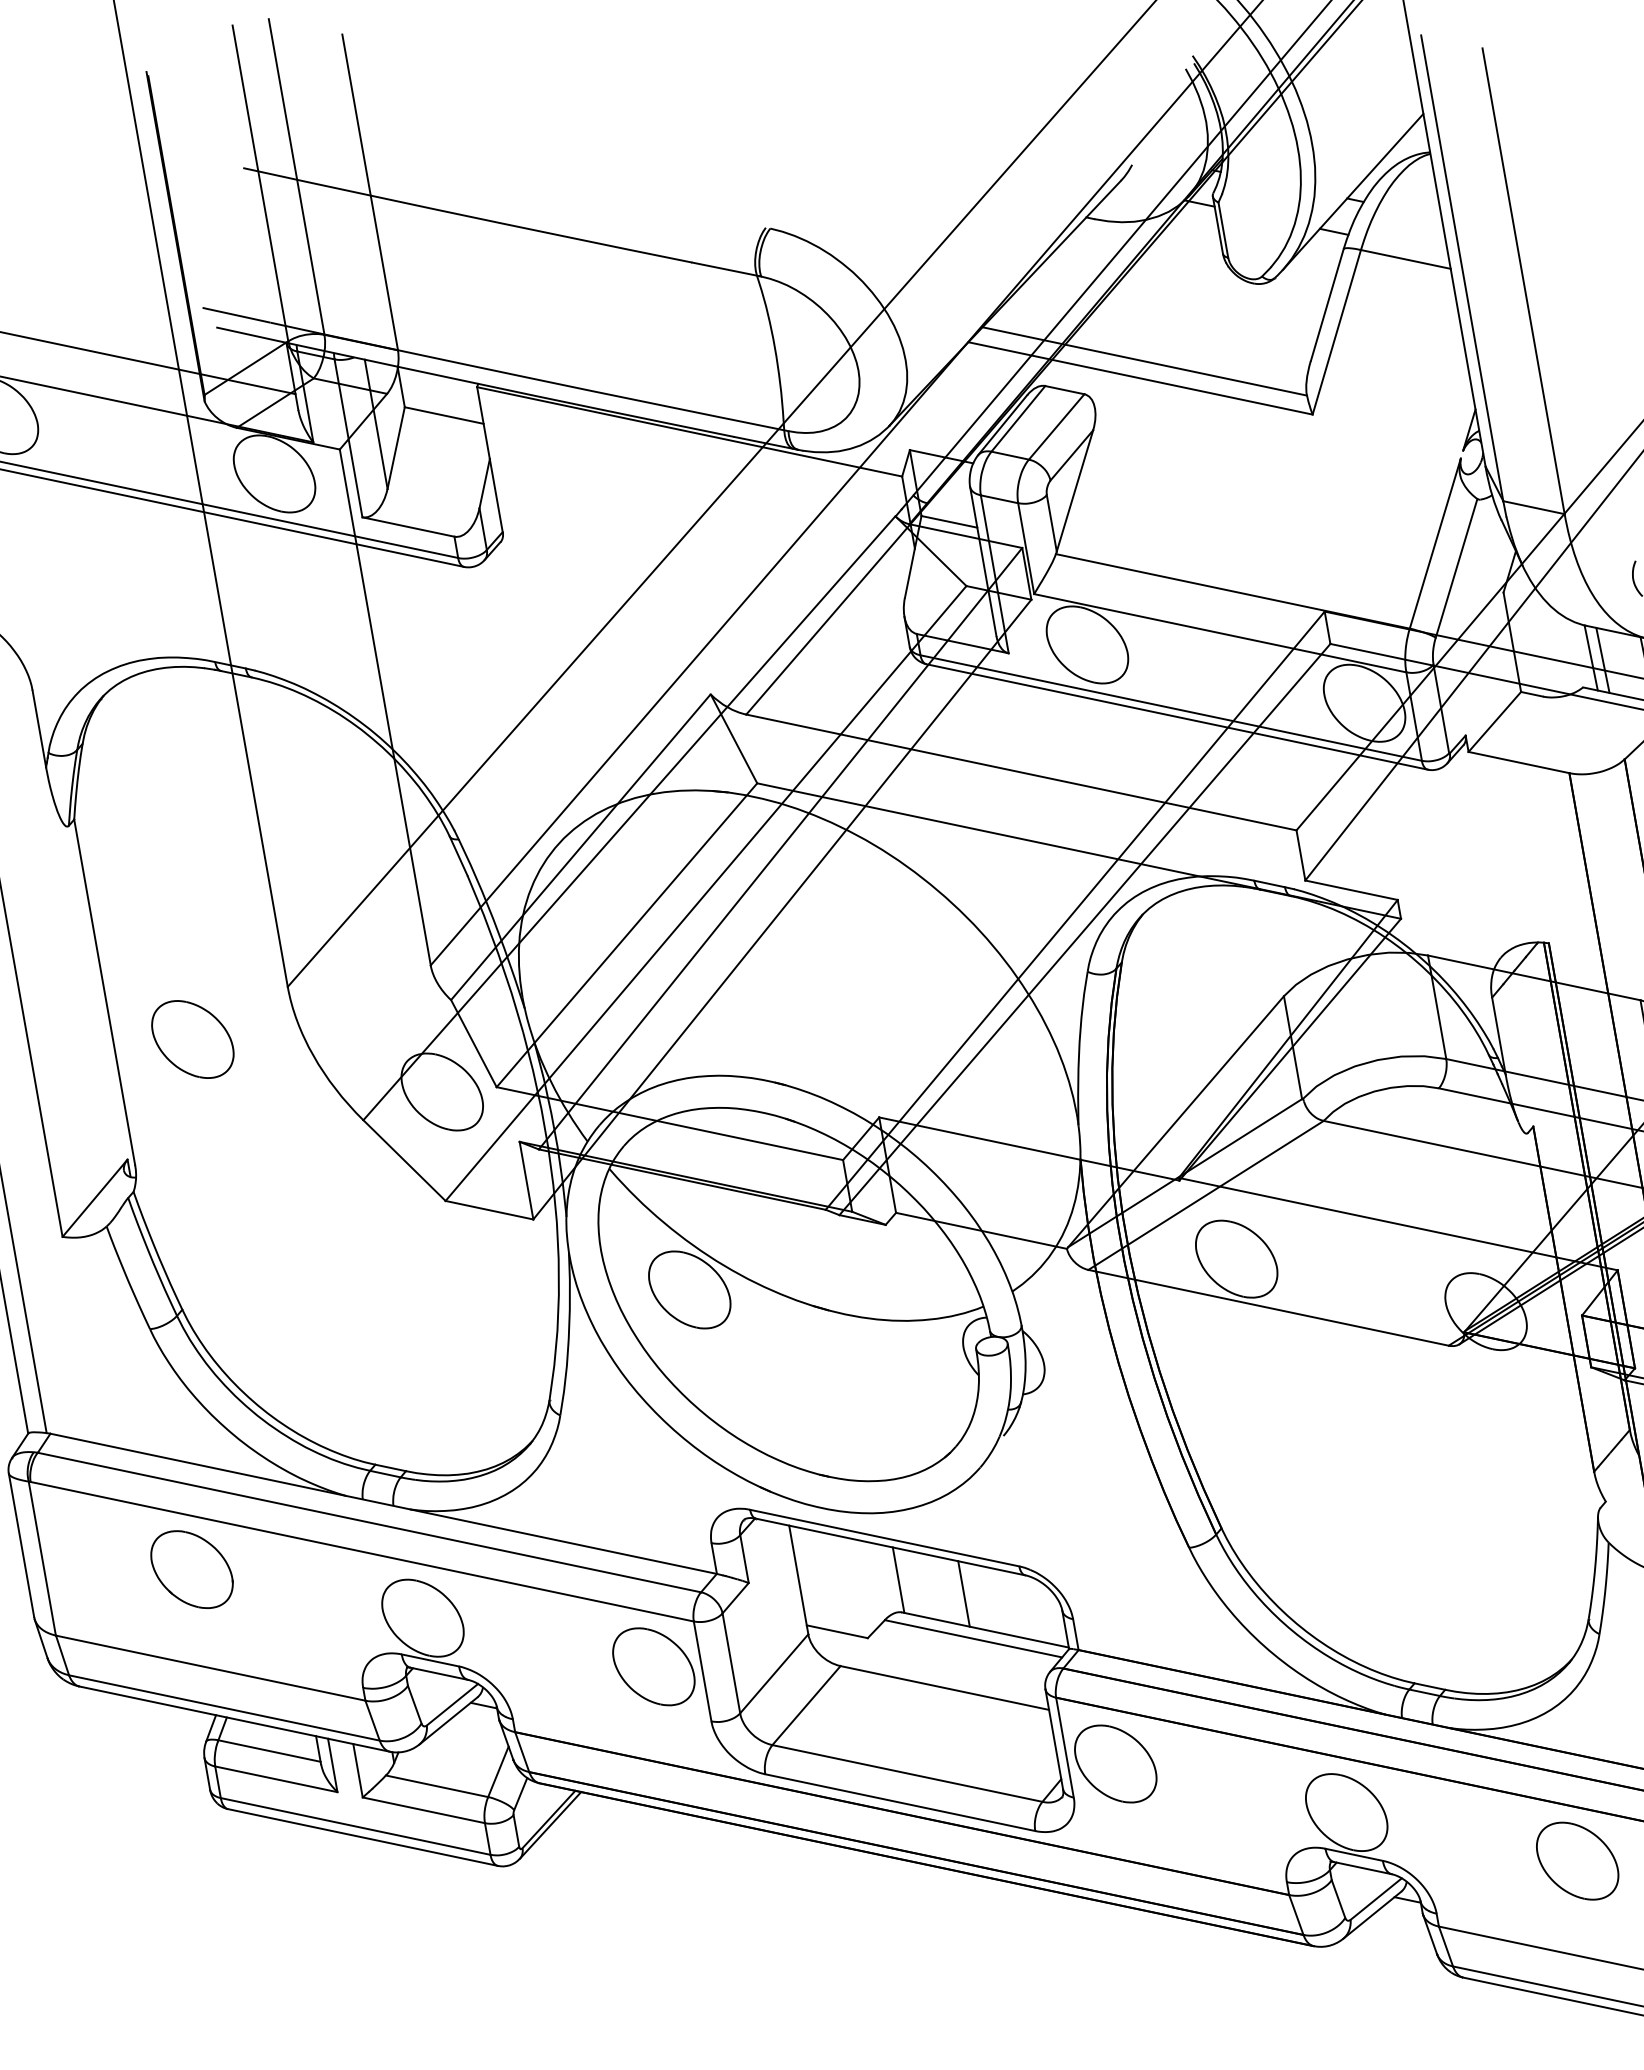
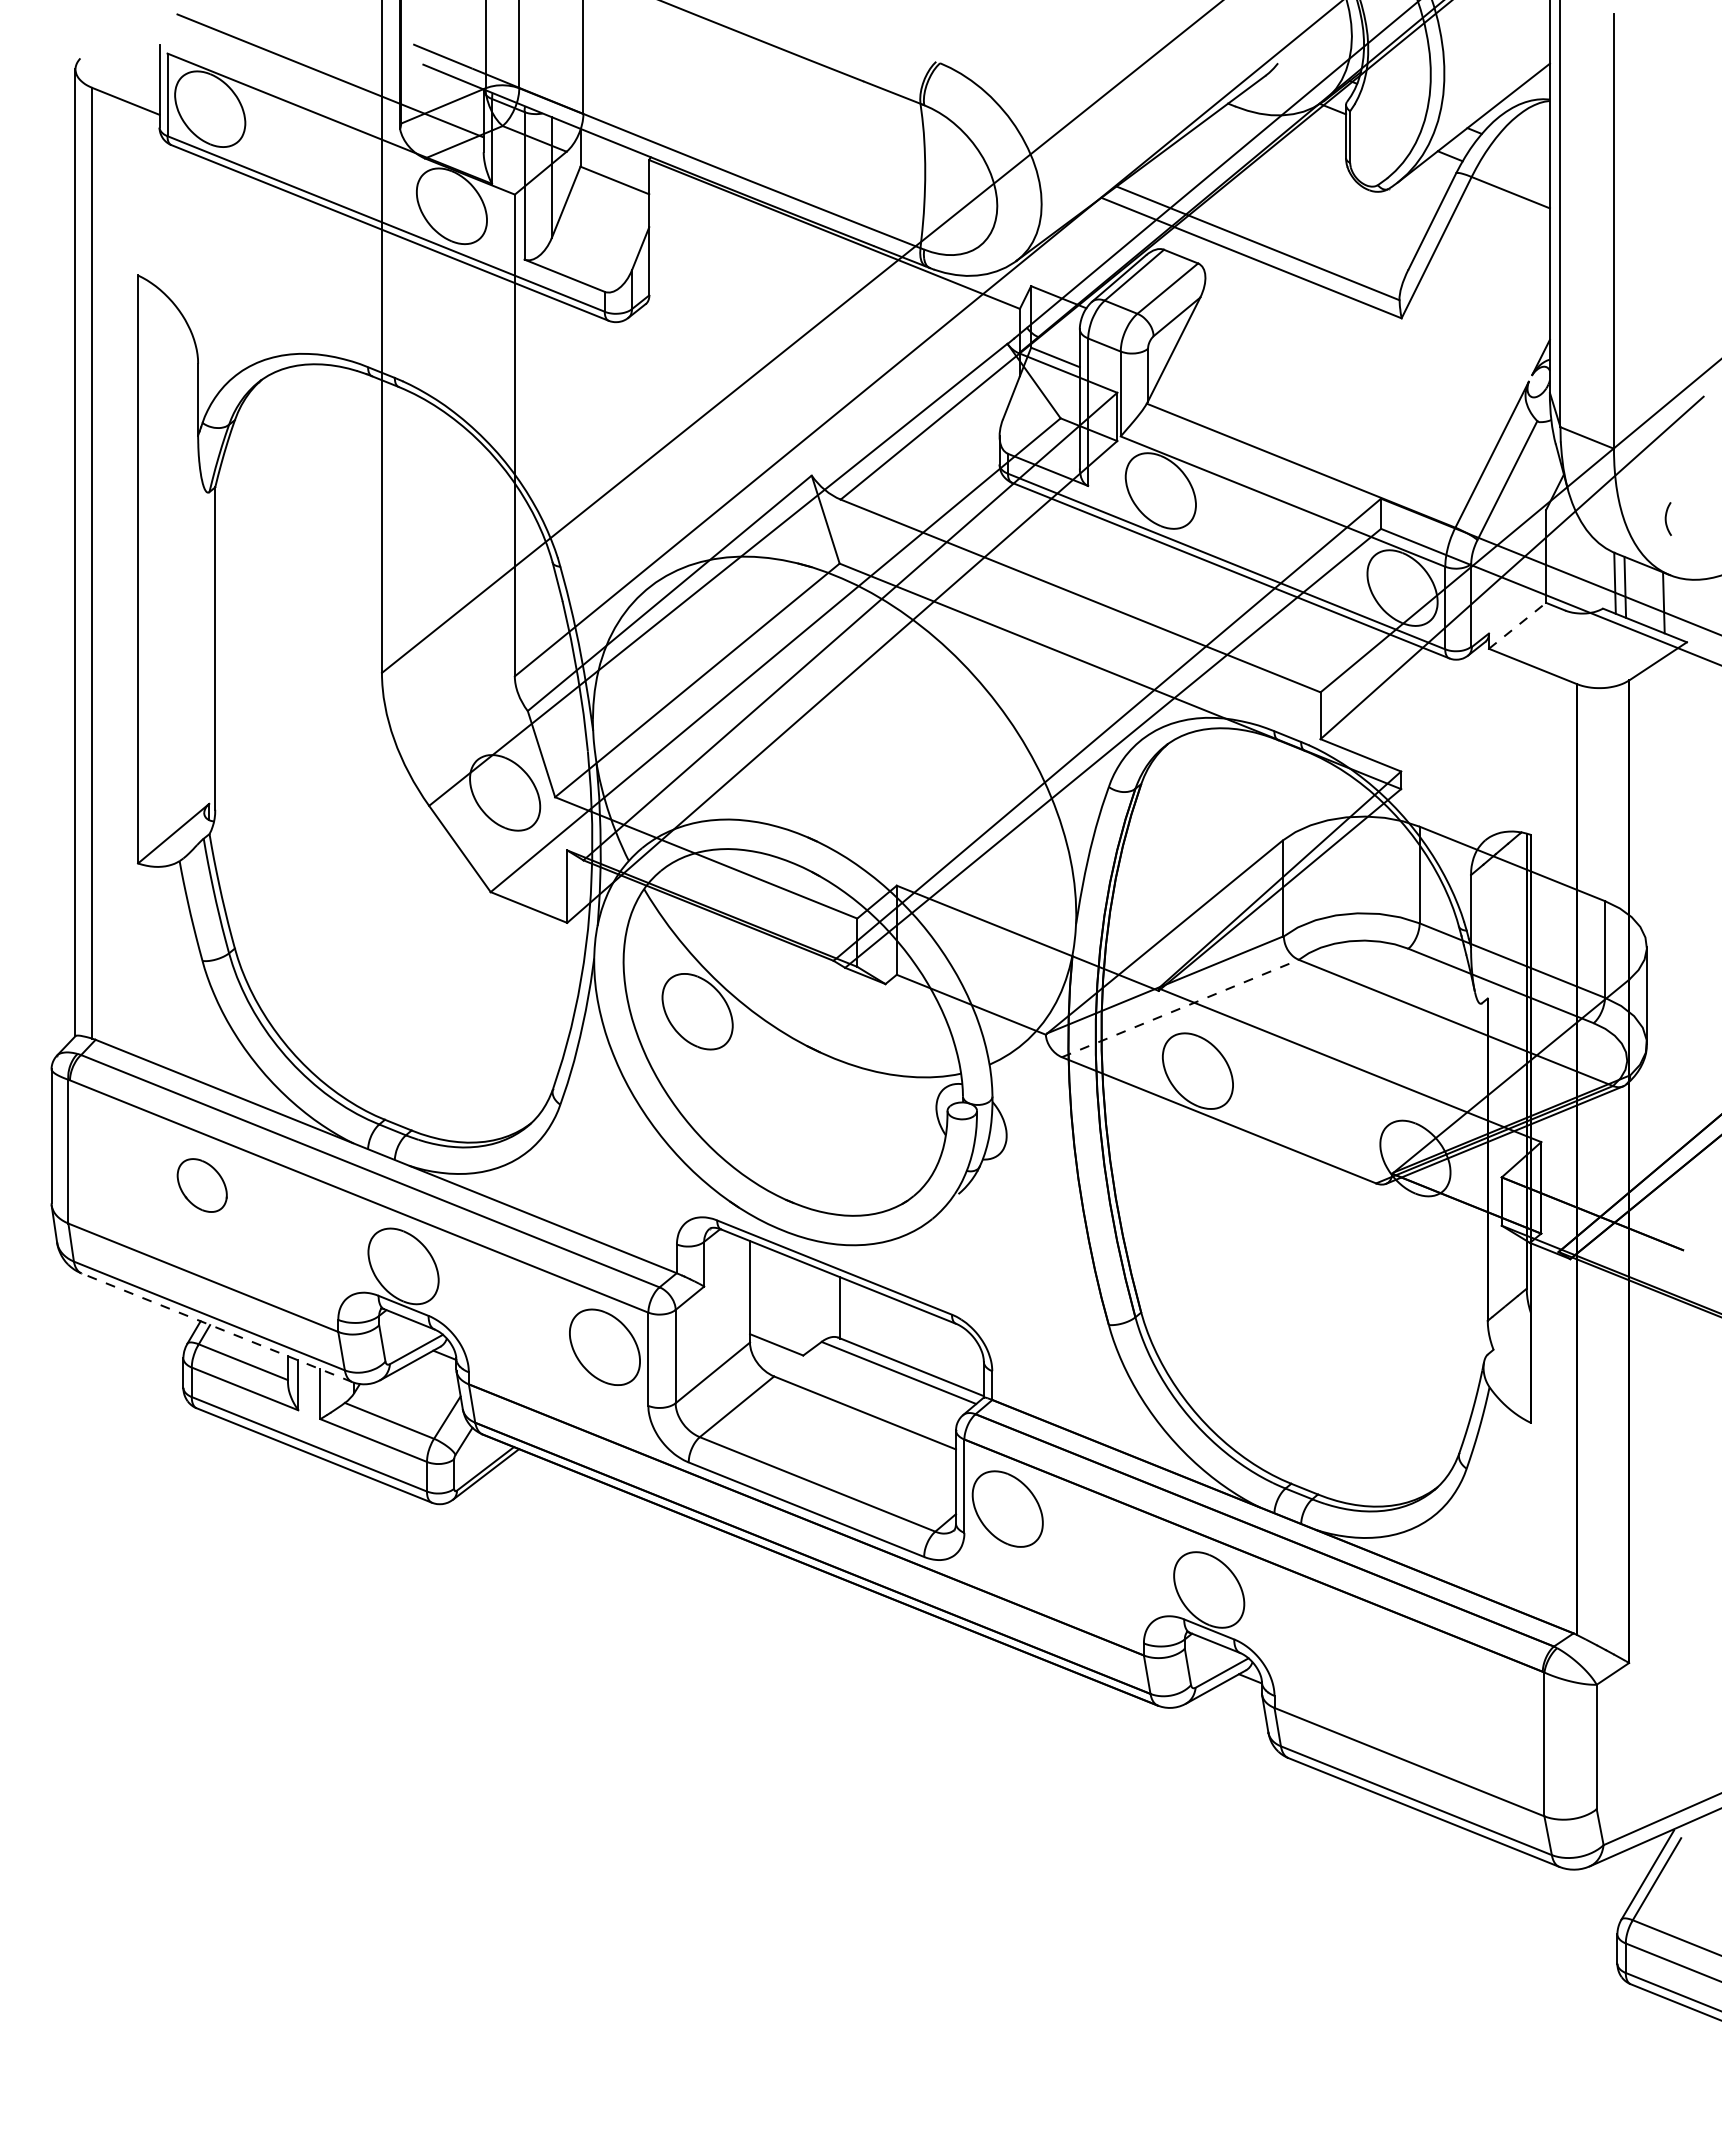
line: (1494, 721) -> (1517, 625), solid -> dashed
part: (192, 1039) -> (287, 705), removed
line: (1206, 1195) -> (1180, 1008), solid -> dashed
part: (192, 1569) -> (202, 1185), size x0.7
line: (963, 1593) -> (897, 1330), removed
line: (234, 1718) -> (216, 1327), solid -> dashed
part: (1577, 1860) -> (1410, 1670), removed

